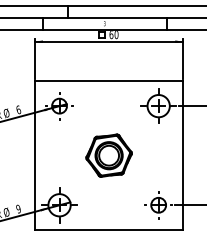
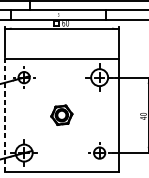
line: (34, 155) -> (5, 115), solid -> dashed
part: (108, 155) -> (61, 115), size x0.6

